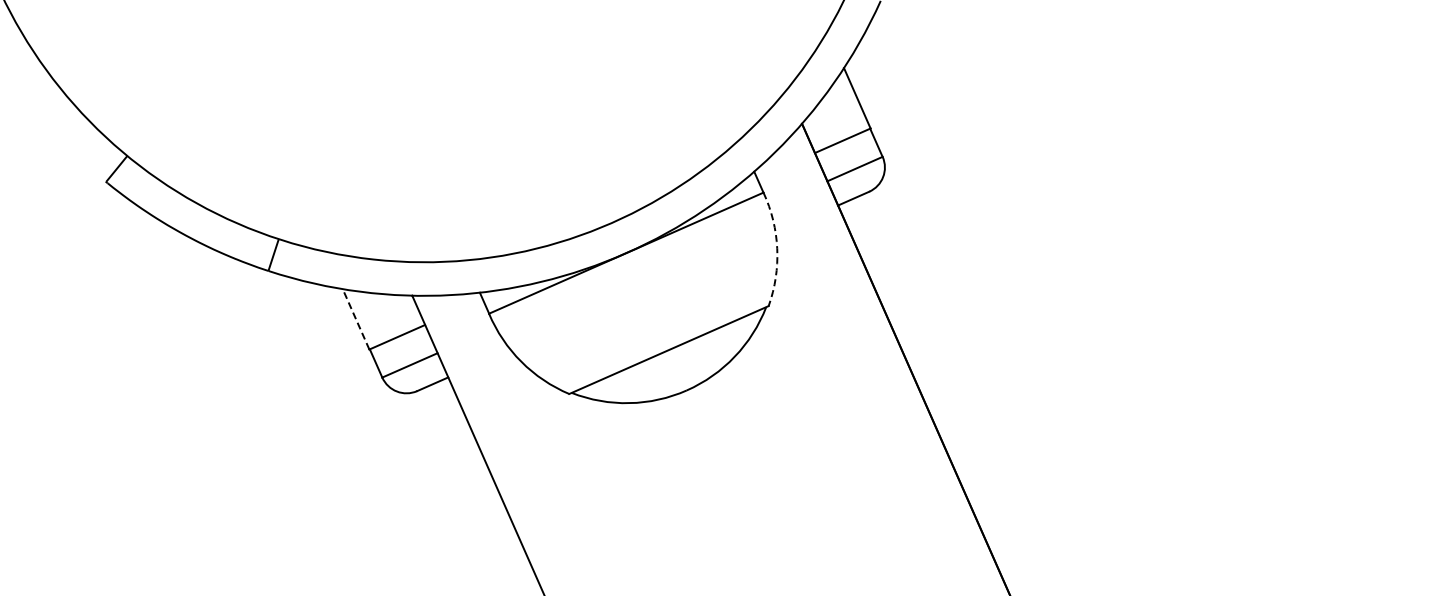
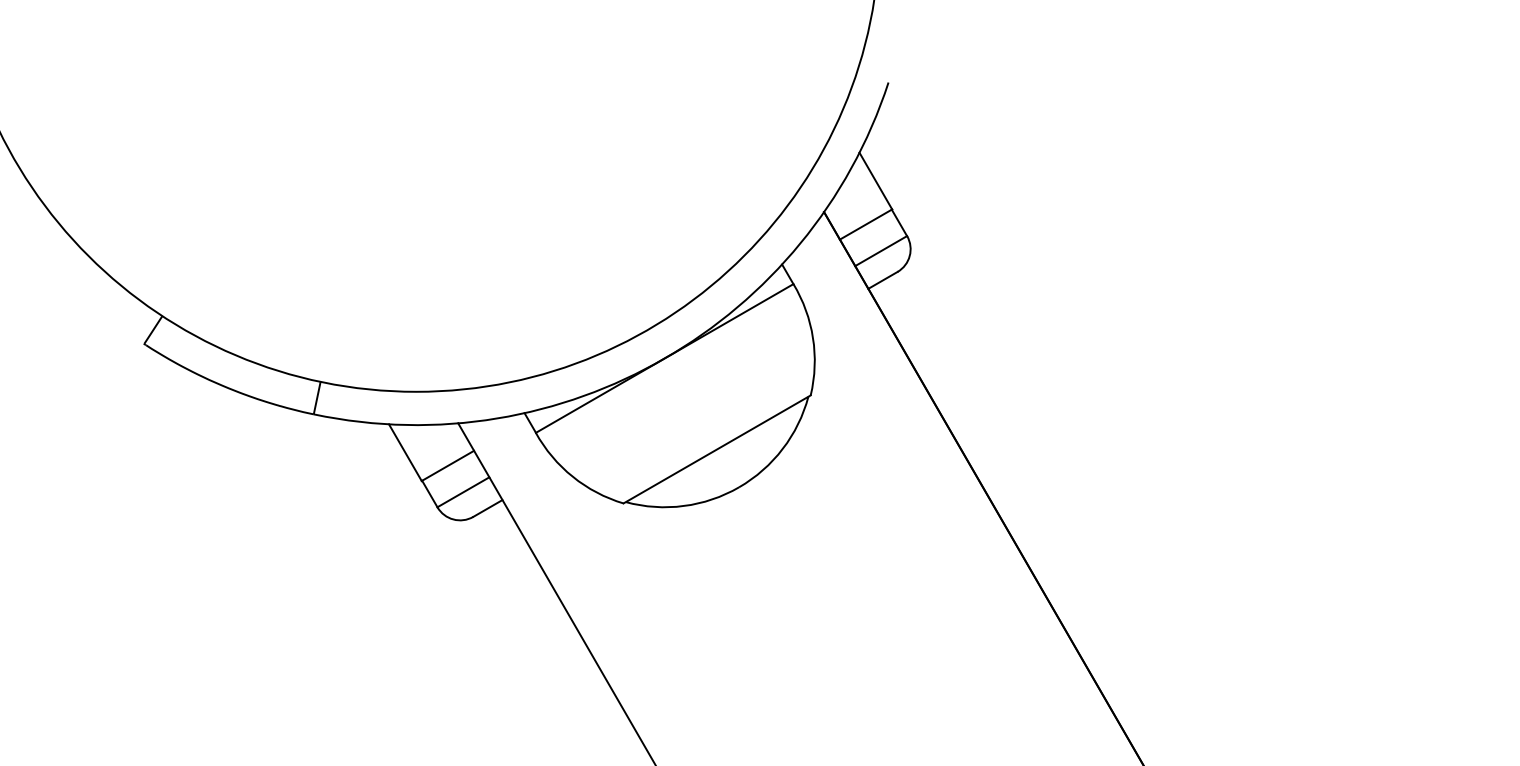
arc: (777, 249) -> (813, 338), dashed -> solid
line: (356, 319) -> (405, 452), dashed -> solid

